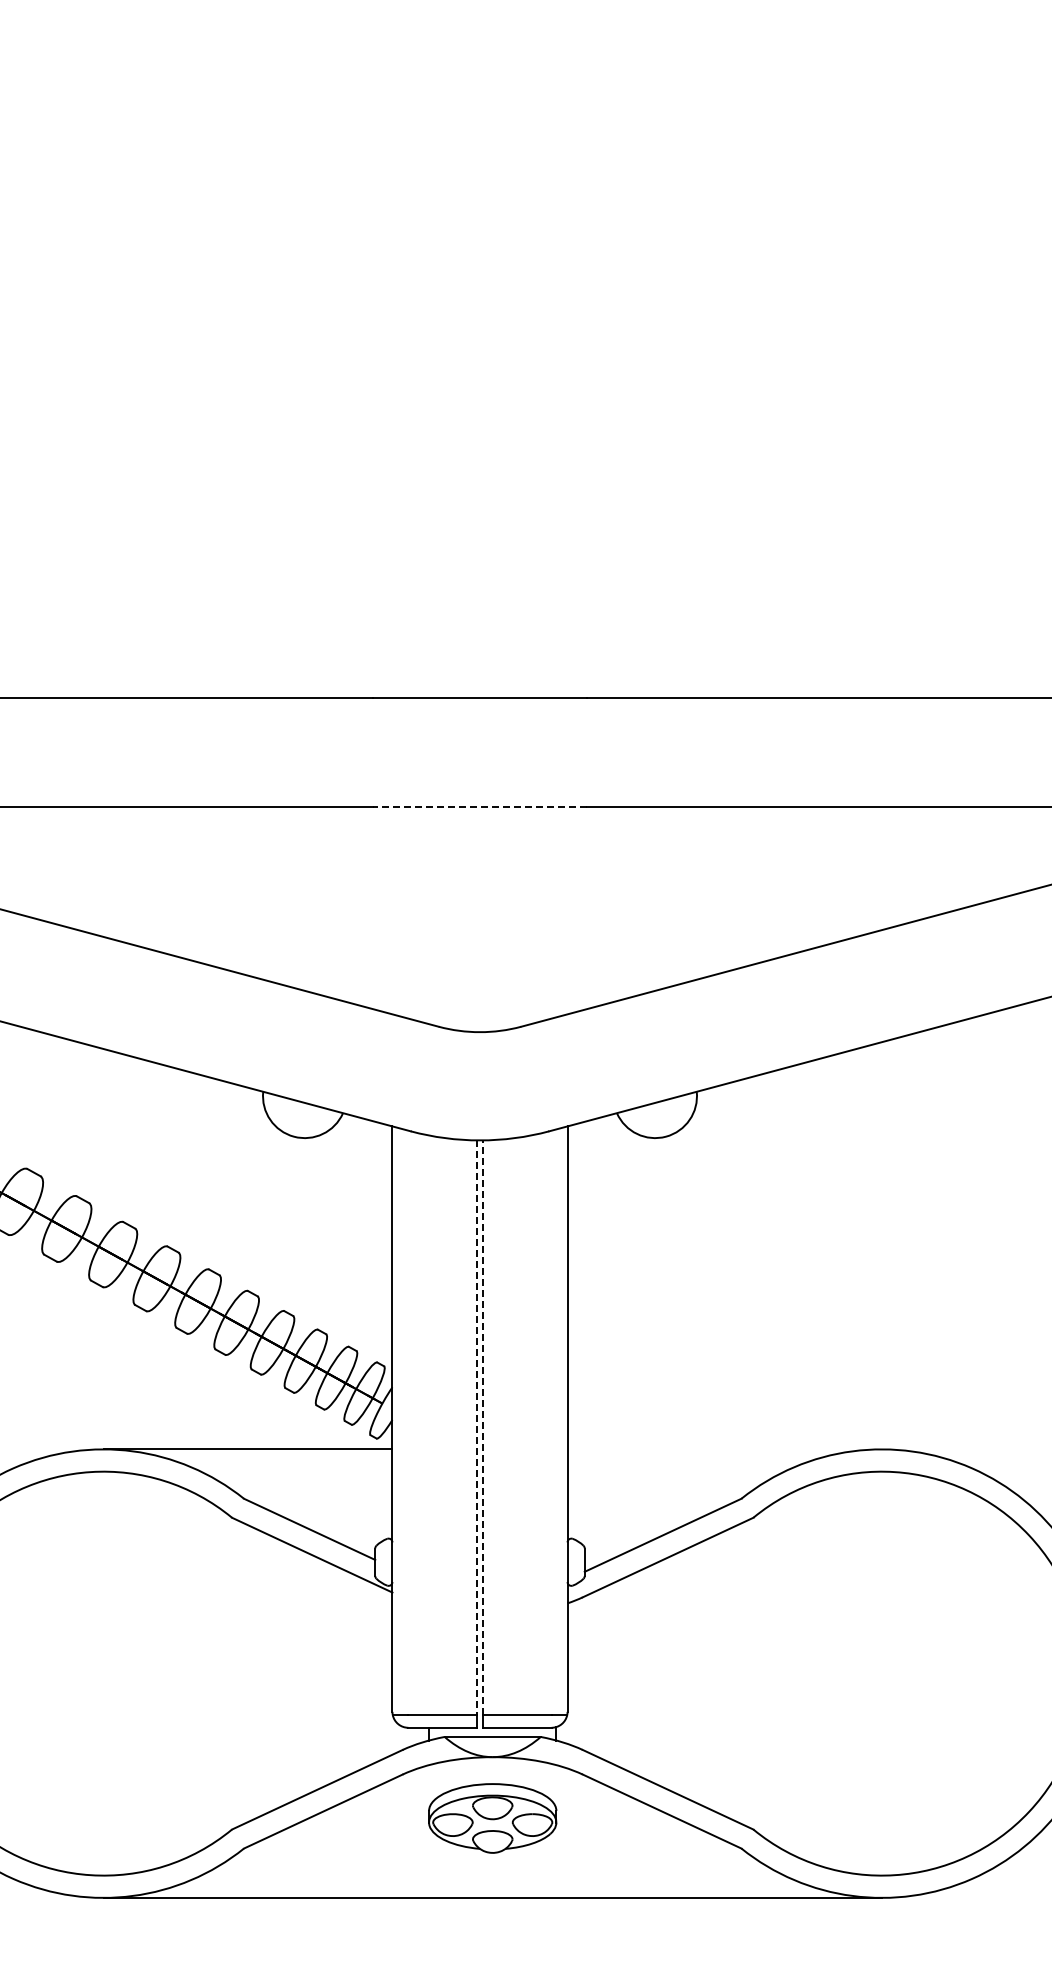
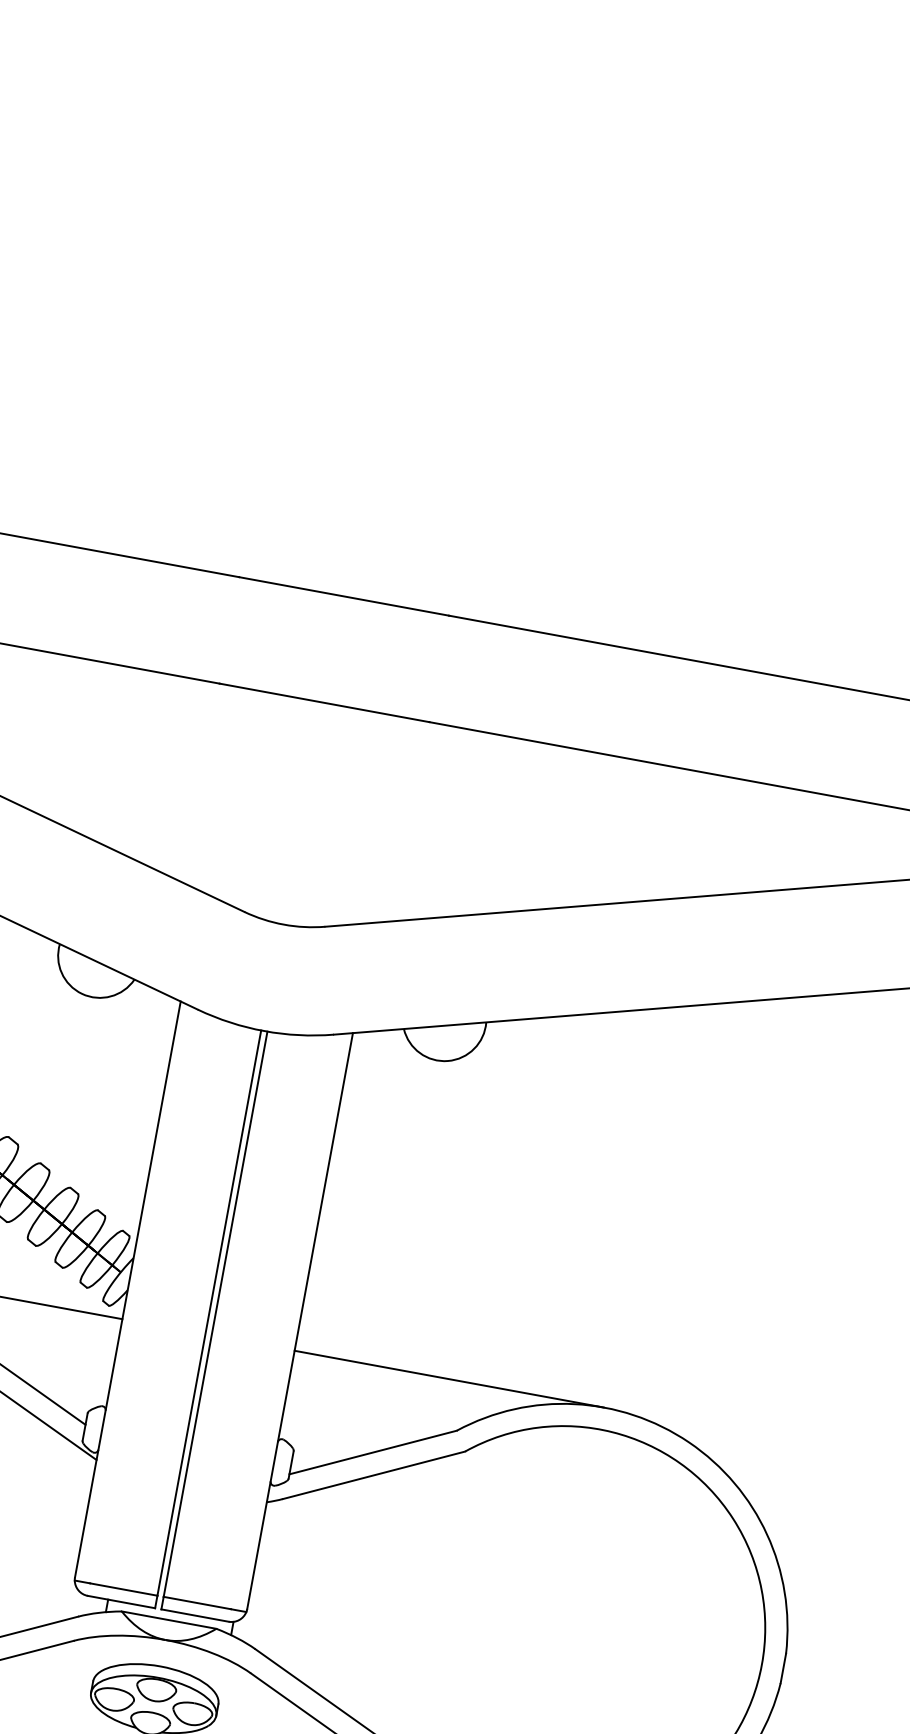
line: (480, 806) -> (325, 702), dashed -> solid
line: (483, 1427) -> (215, 1314), dashed -> solid
line: (476, 1428) -> (208, 1313), dashed -> solid
line: (724, 1449) -> (448, 1379), added

